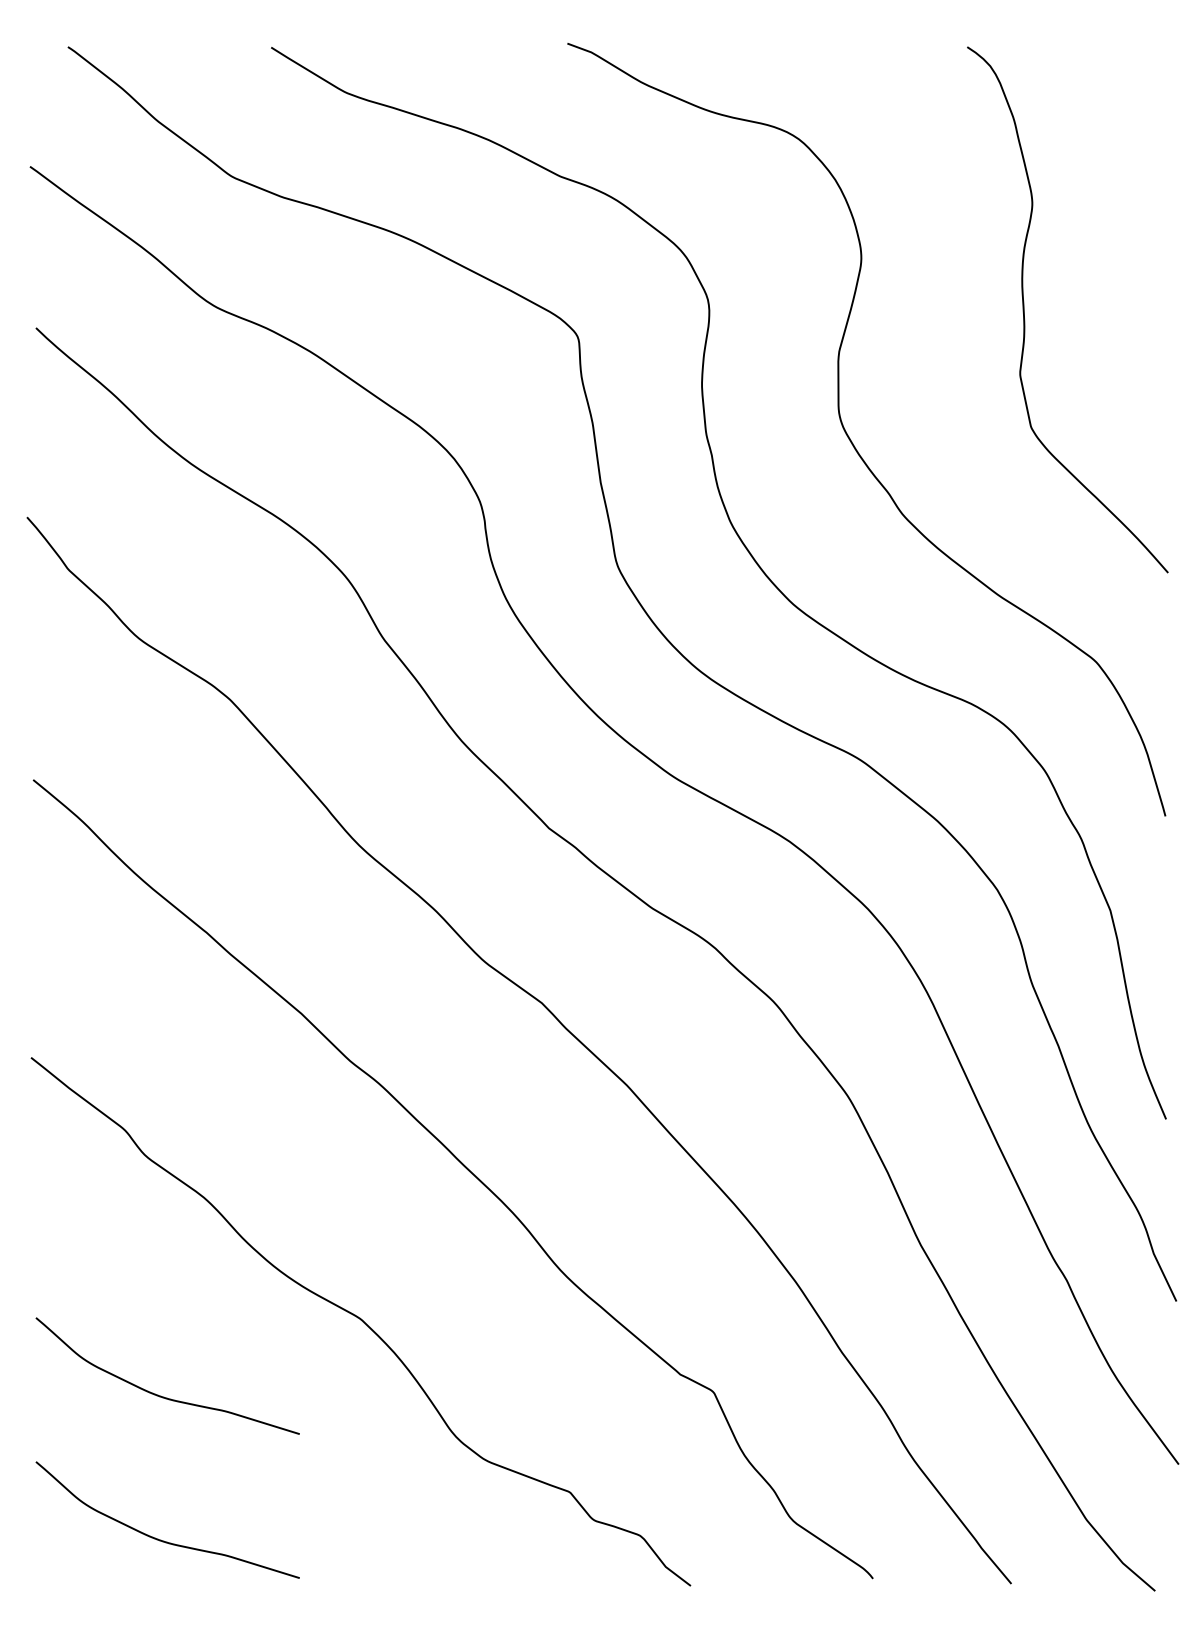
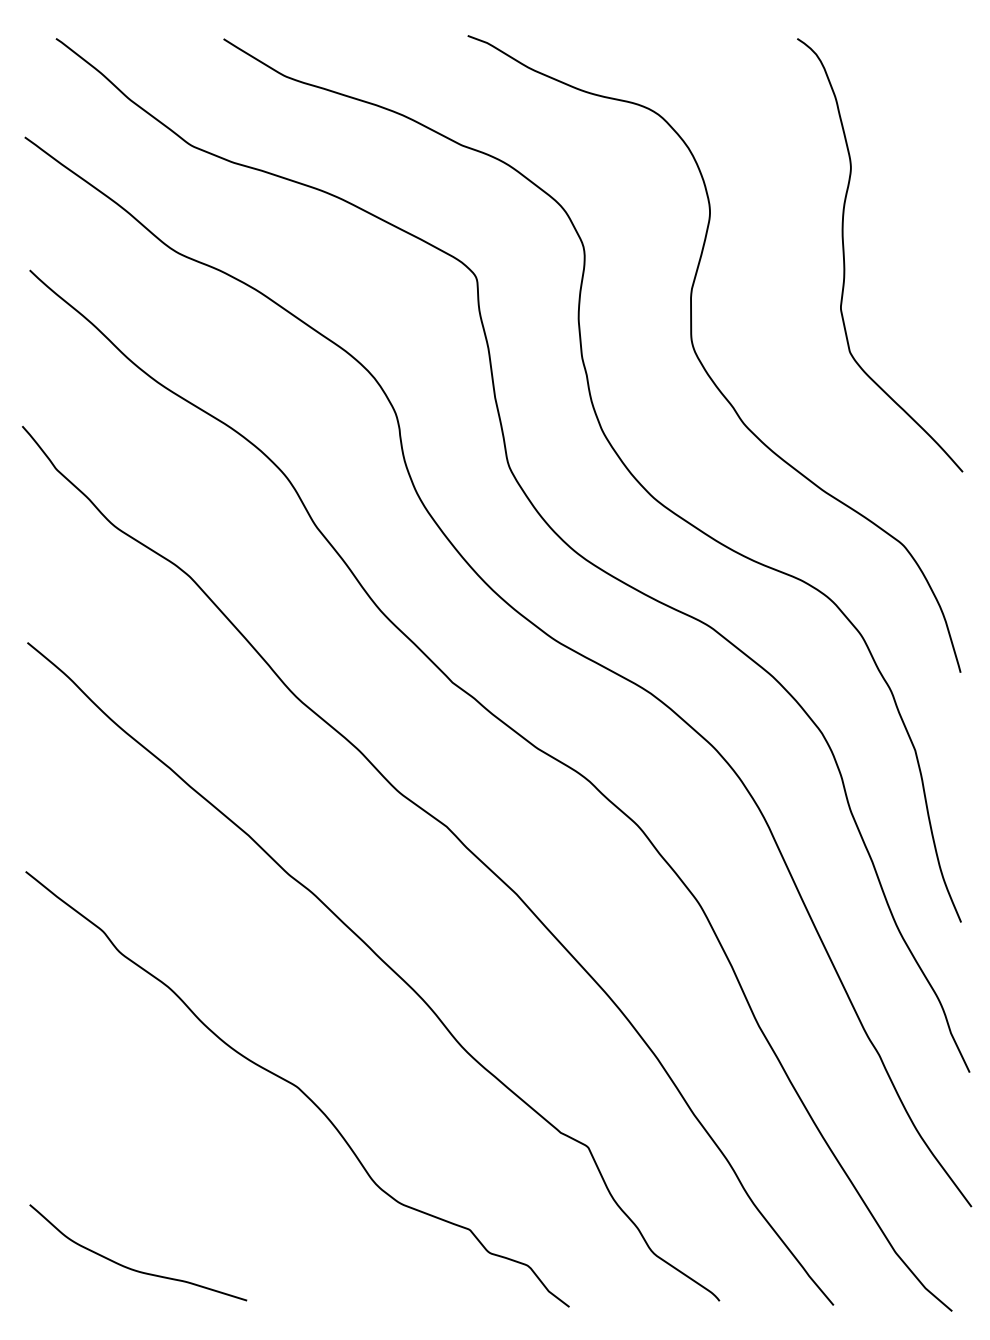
curve: (158, 1394) -> (130, 1149), removed

